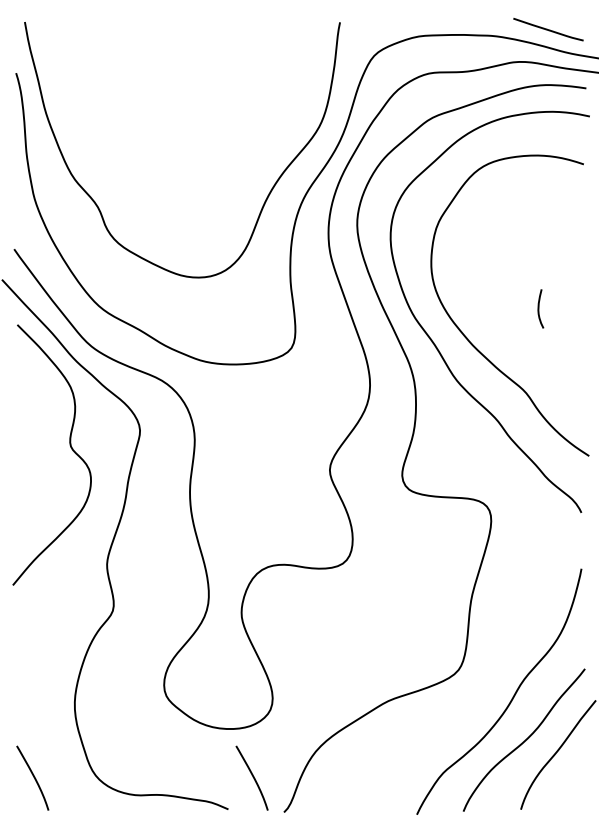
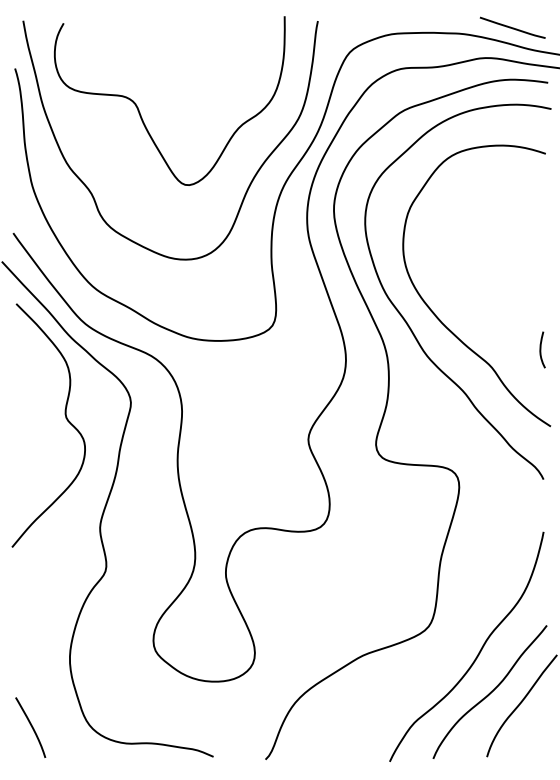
curve: (149, 116) -> (139, 109), added
curve: (539, 308) -> (541, 349), moved
curve: (252, 778) -> (236, 727), removed

